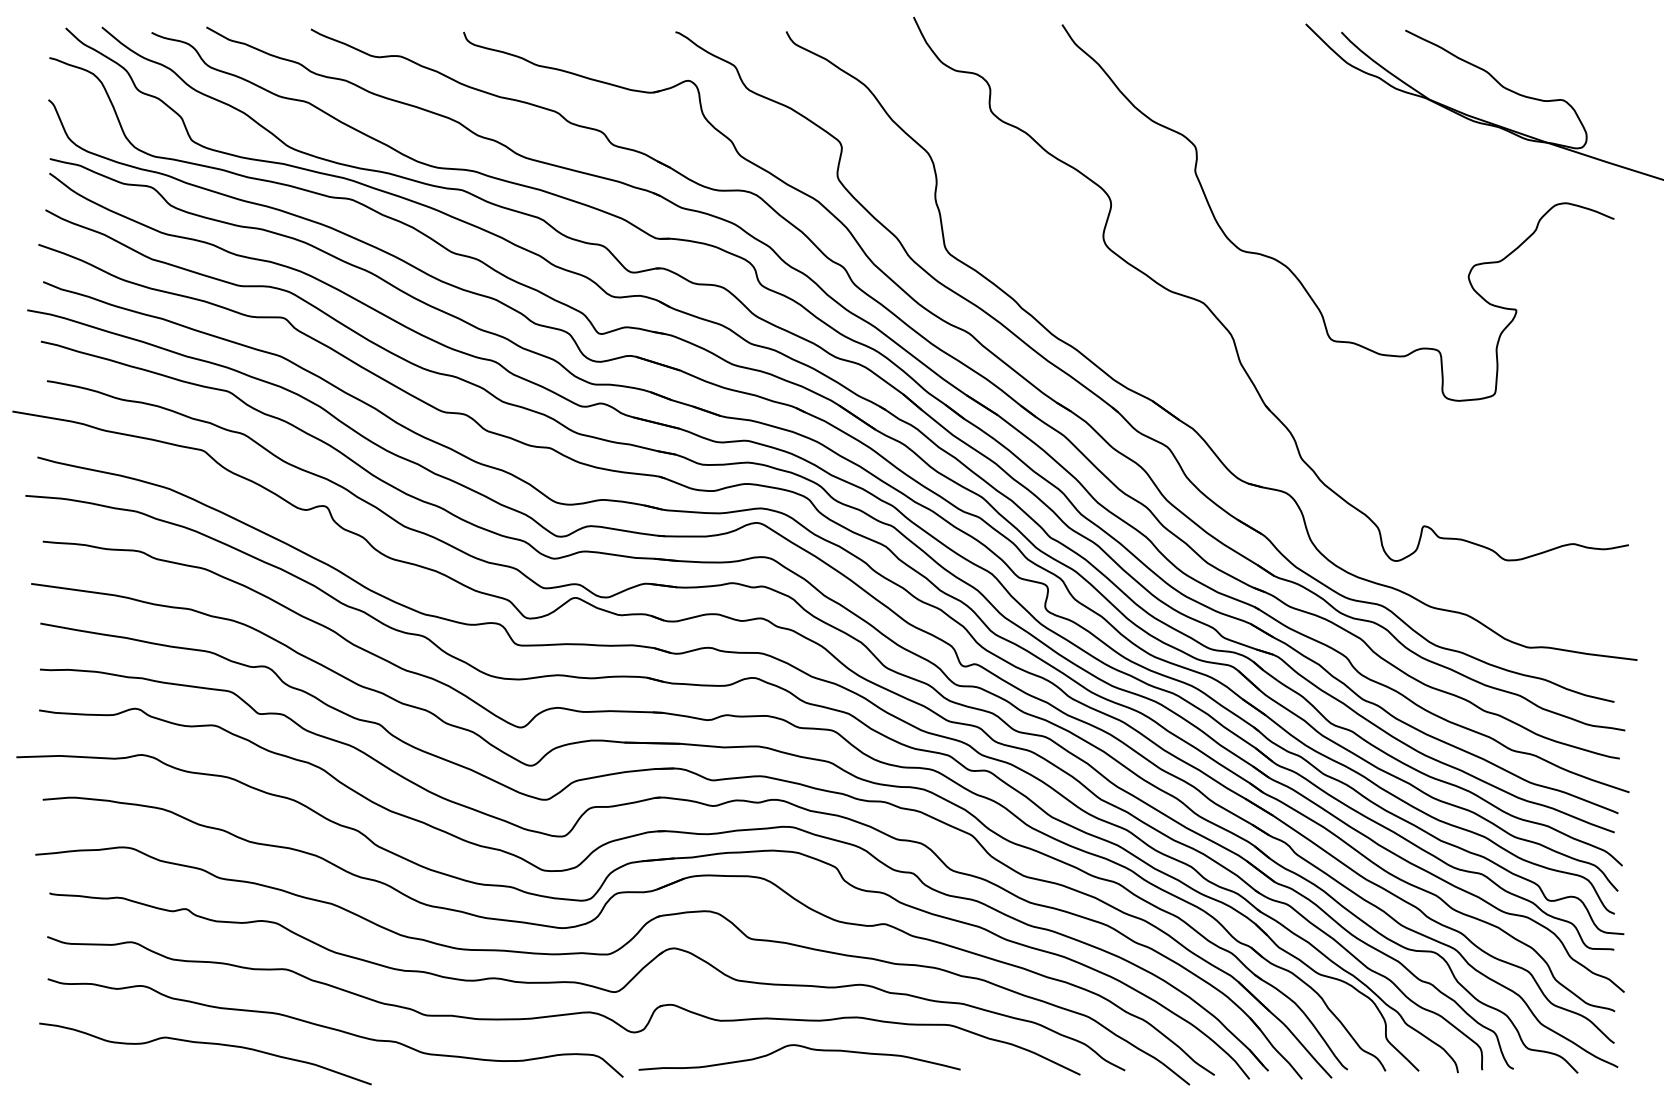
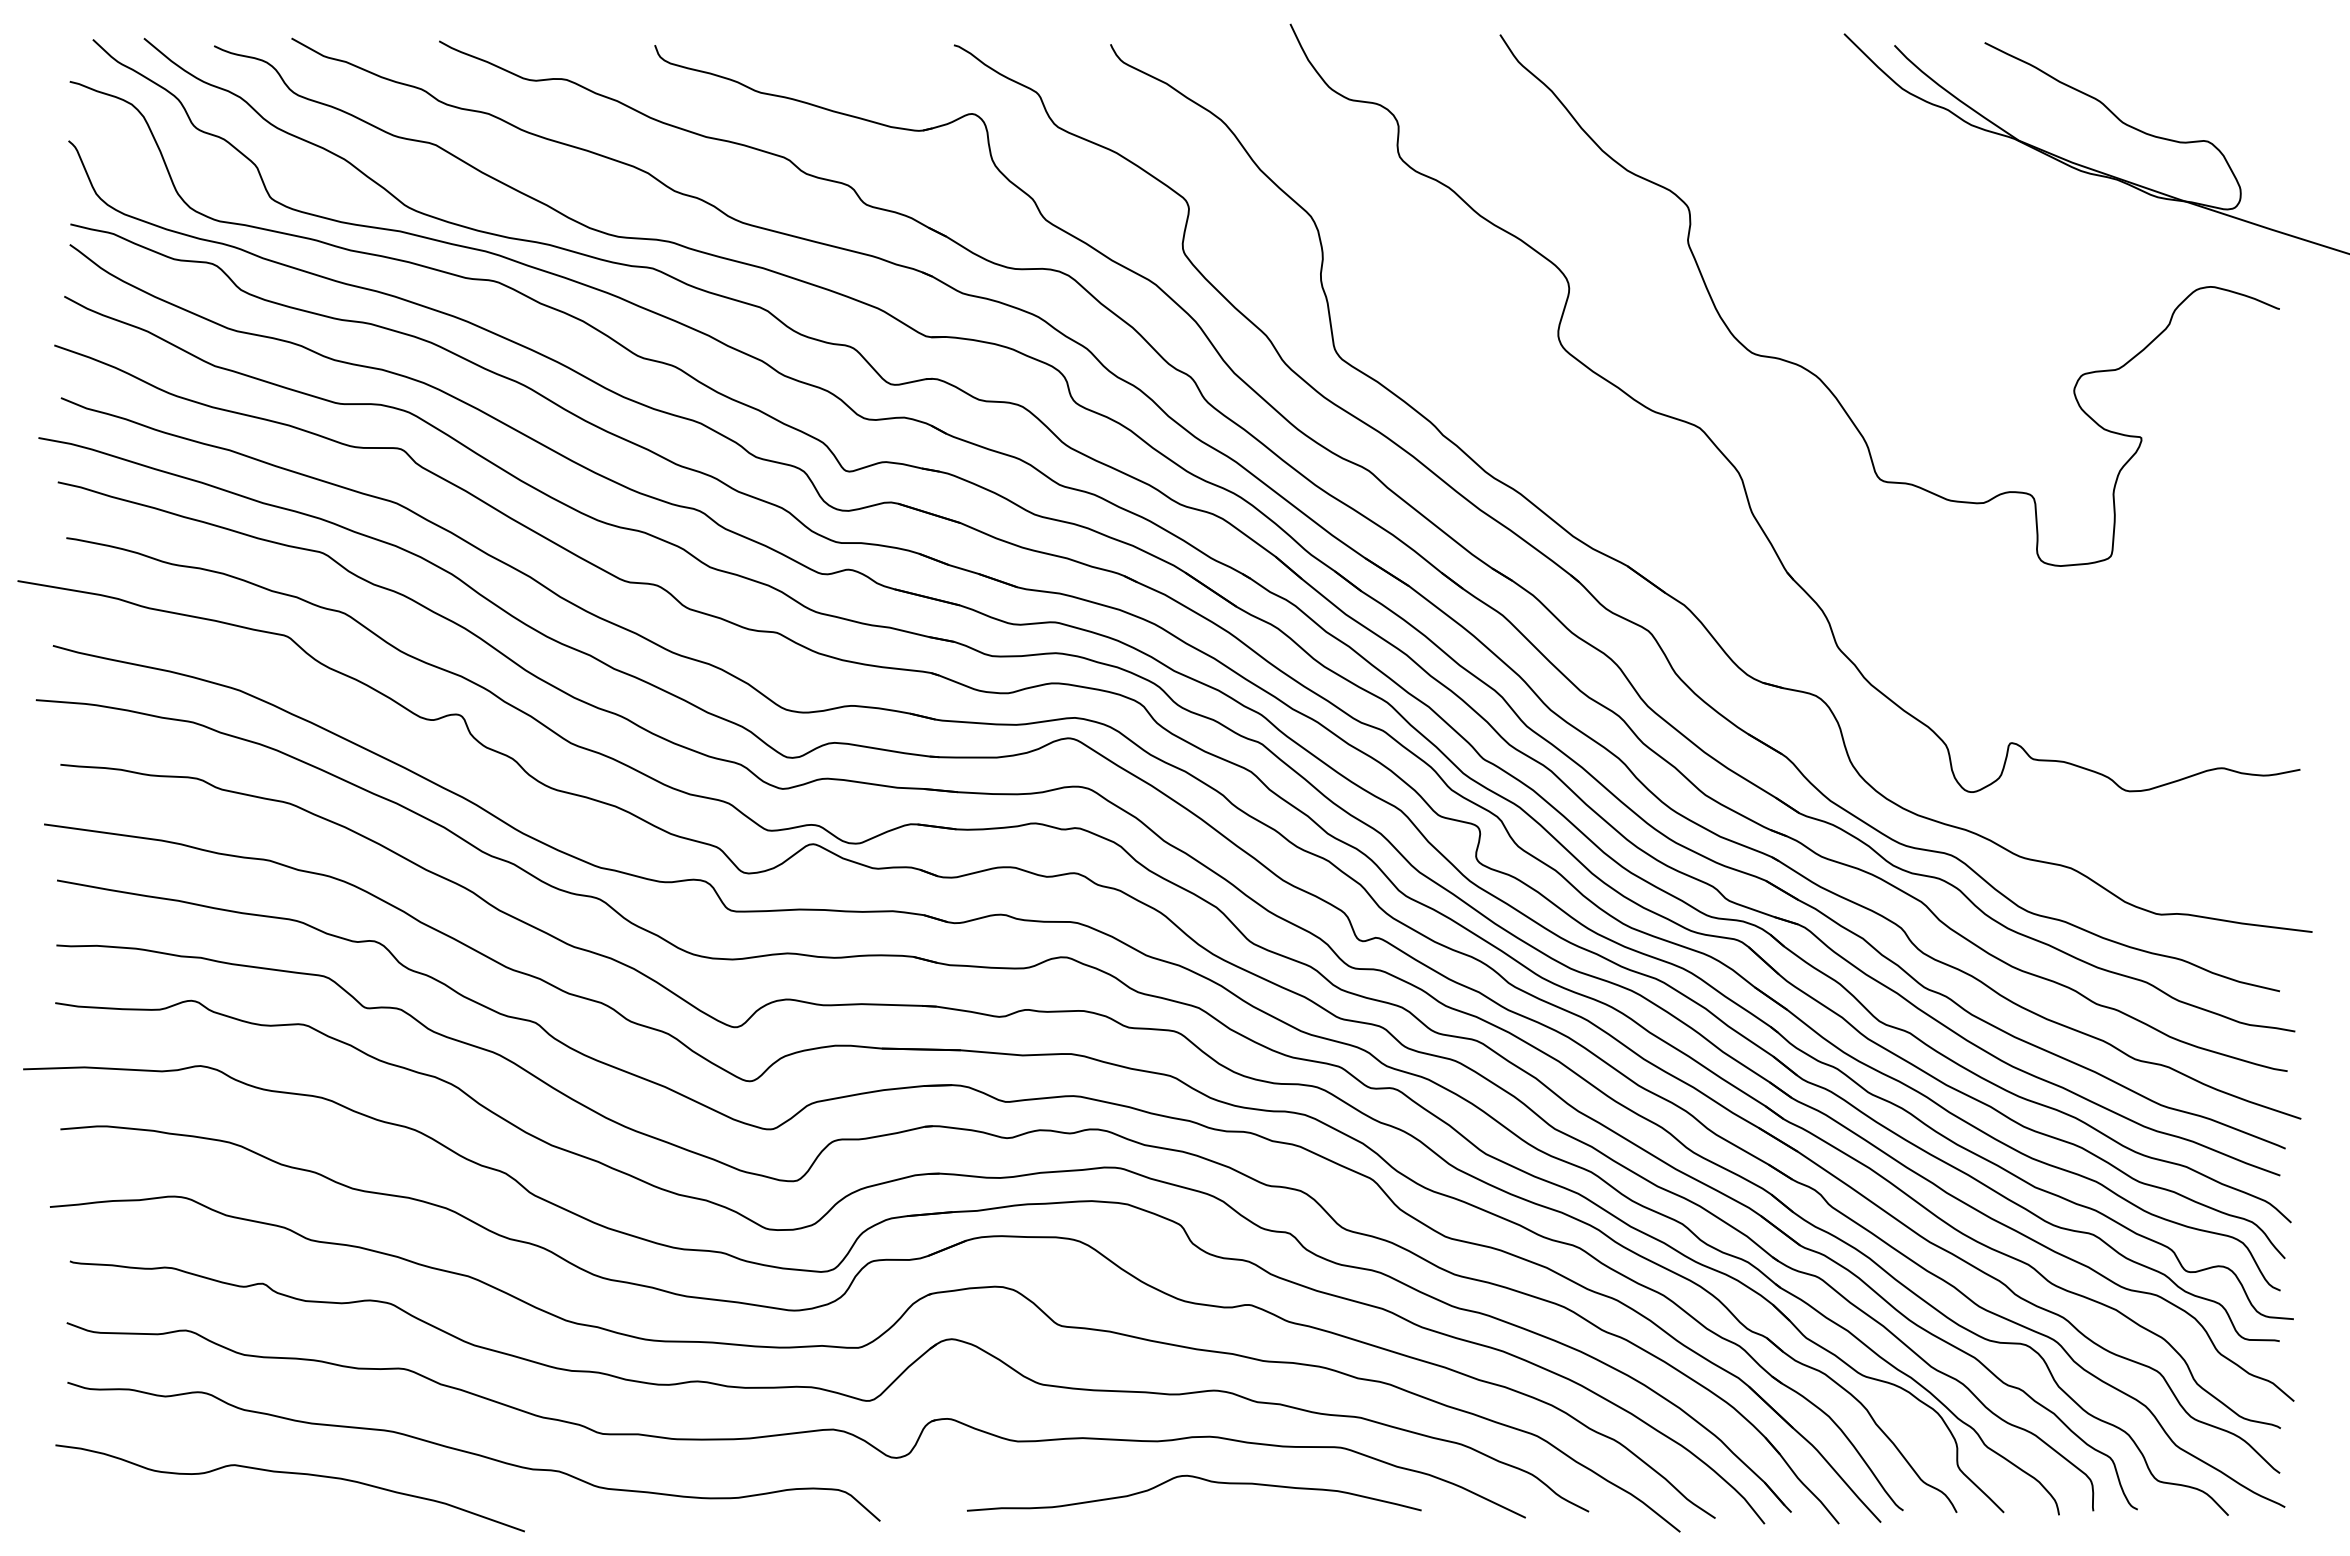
curve: (800, 1047) -> (1195, 1478), moved

